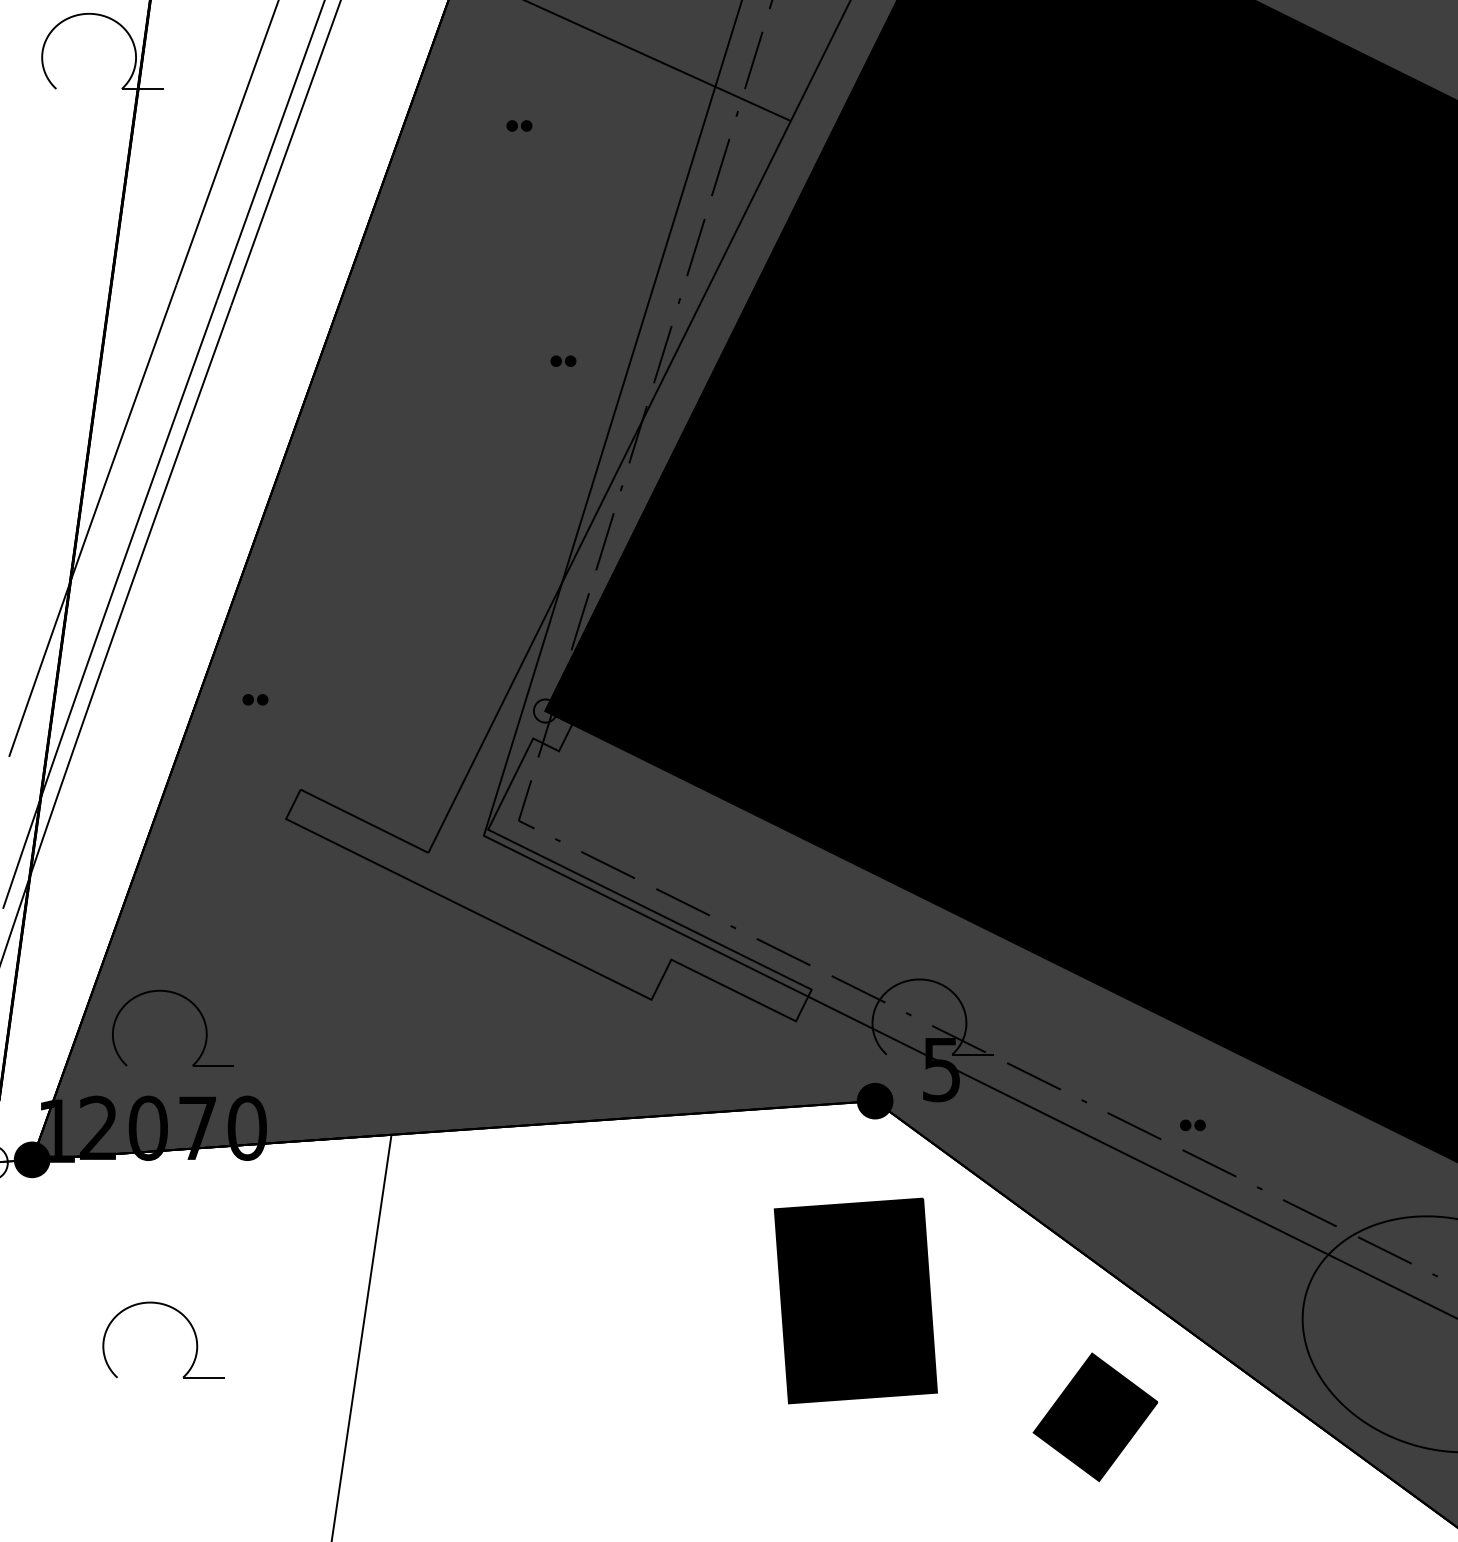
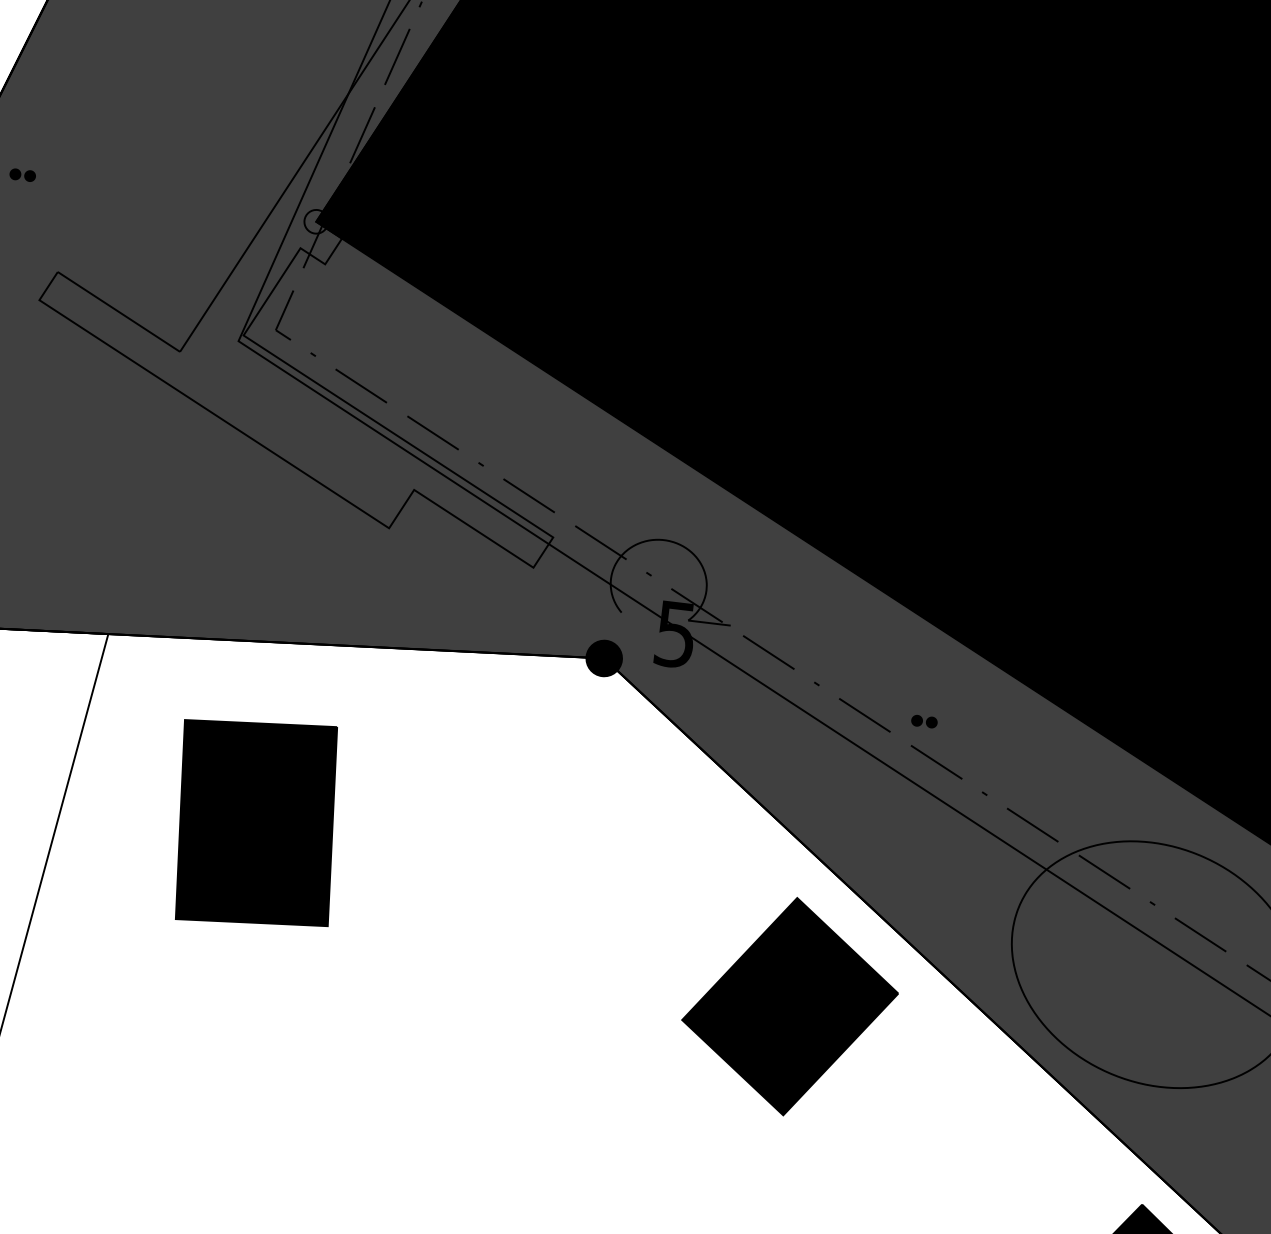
part: (855, 1300) -> (256, 822), moved
part: (1095, 1417) -> (789, 1006), size x1.67

